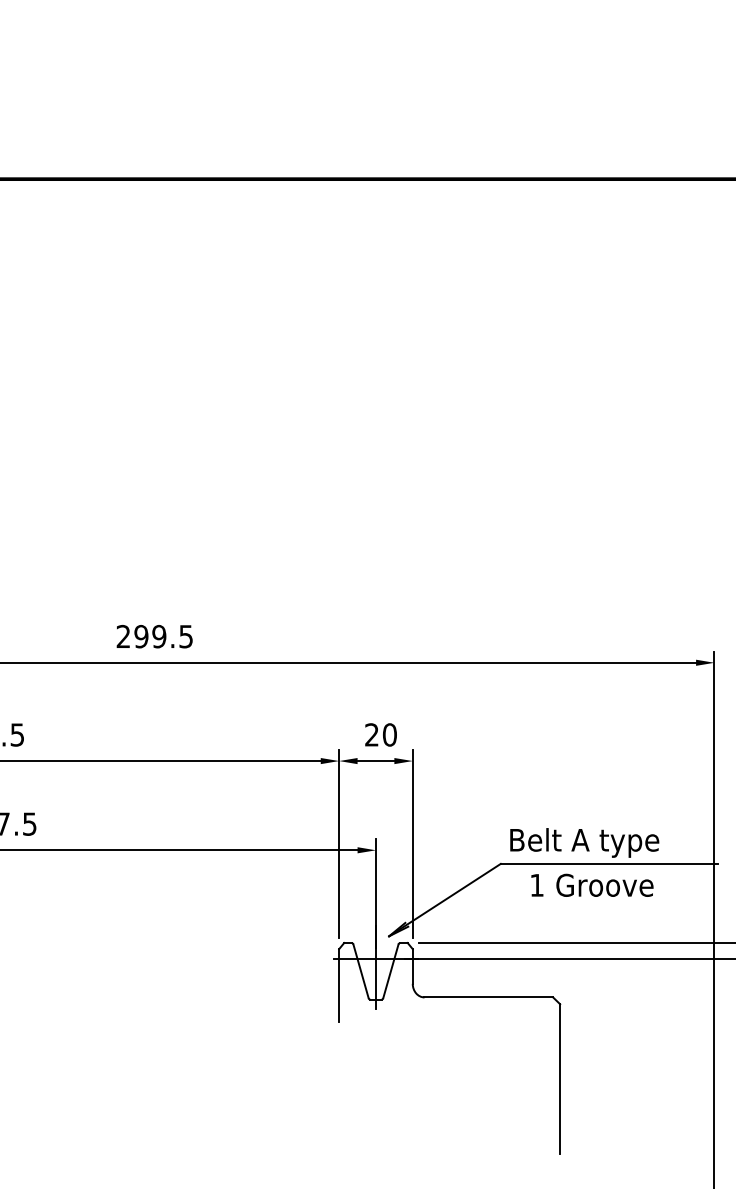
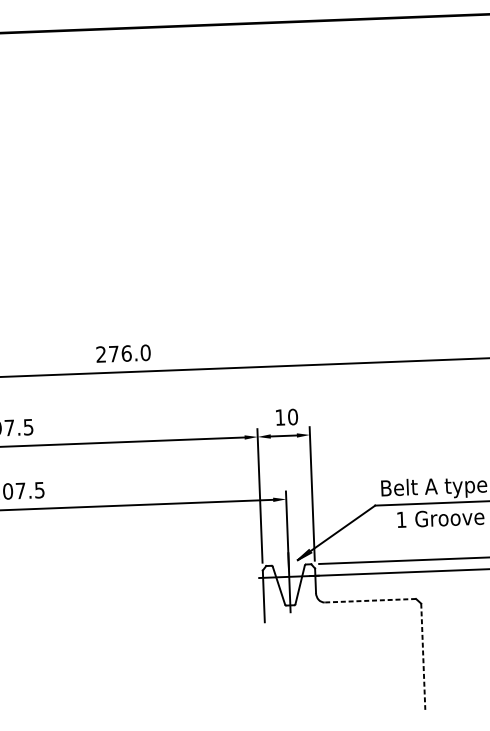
text: (163, 636) -> (129, 353), 299.5 -> 276.0
text: (371, 734) -> (279, 417), 20 -> 10
line: (488, 997) -> (370, 600), solid -> dashed
line: (560, 1079) -> (423, 657), solid -> dashed

